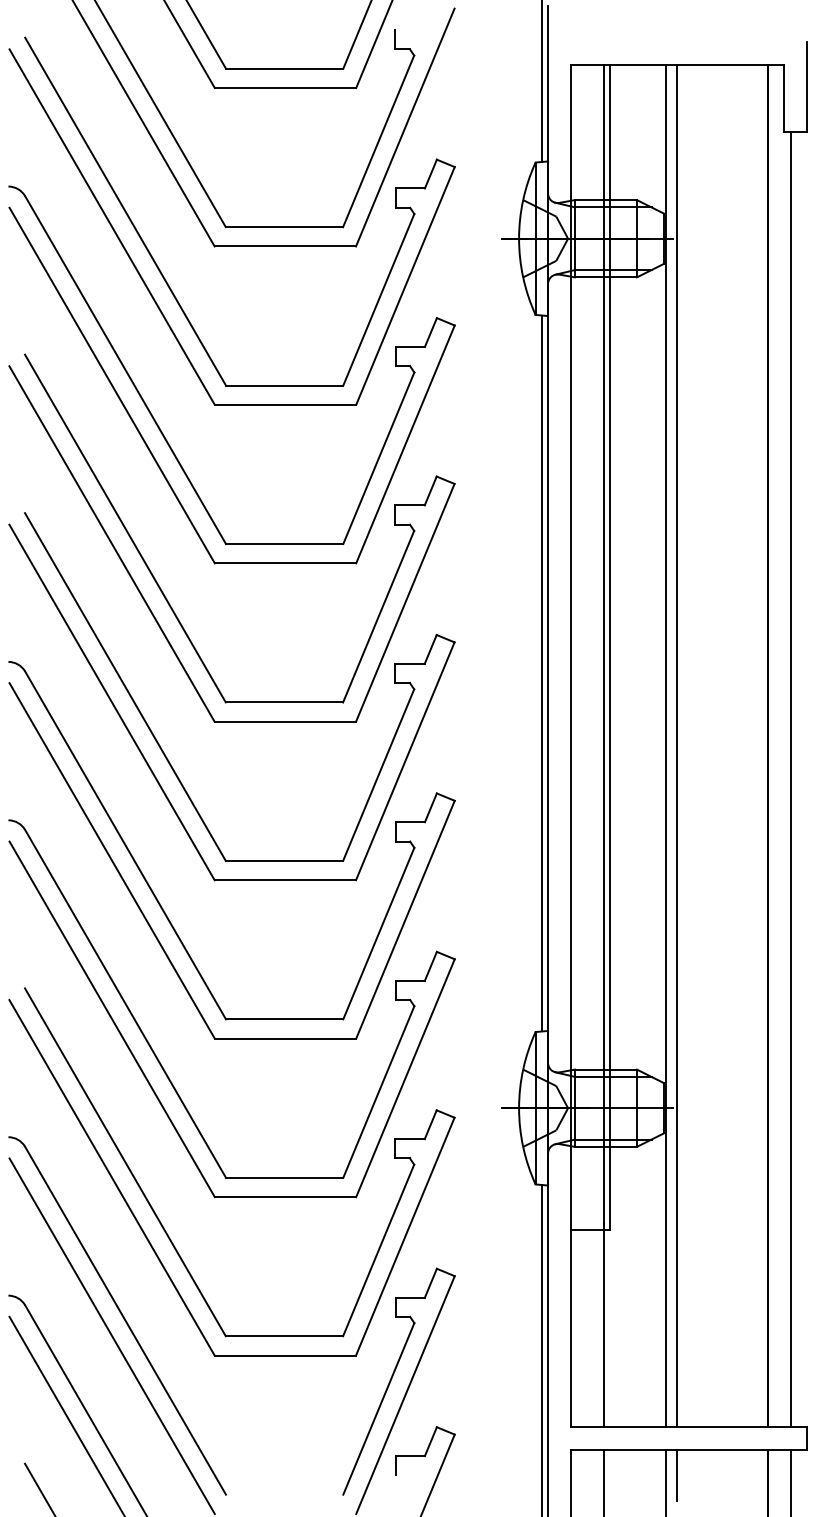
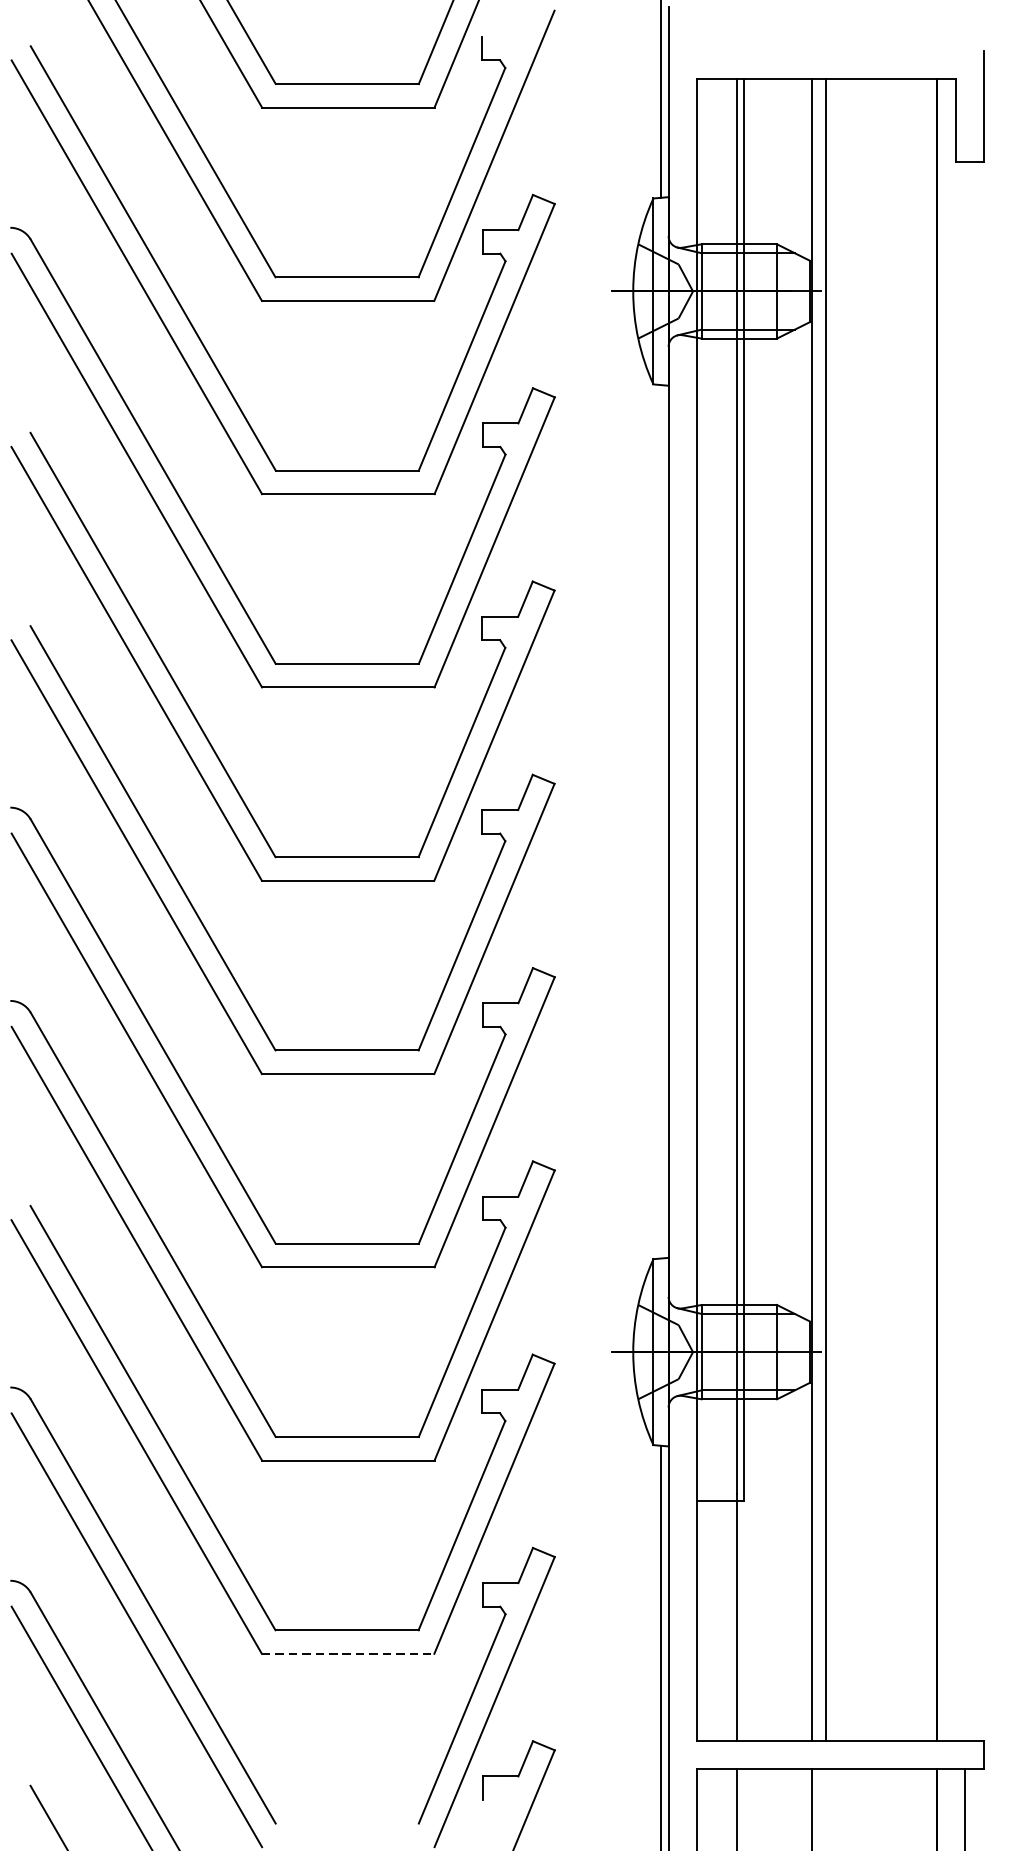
line: (542, 673) -> (661, 821), removed
line: (791, 779) -> (965, 951), removed
line: (285, 1355) -> (348, 1653), solid -> dashed
line: (677, 1475) -> (826, 1800), removed

